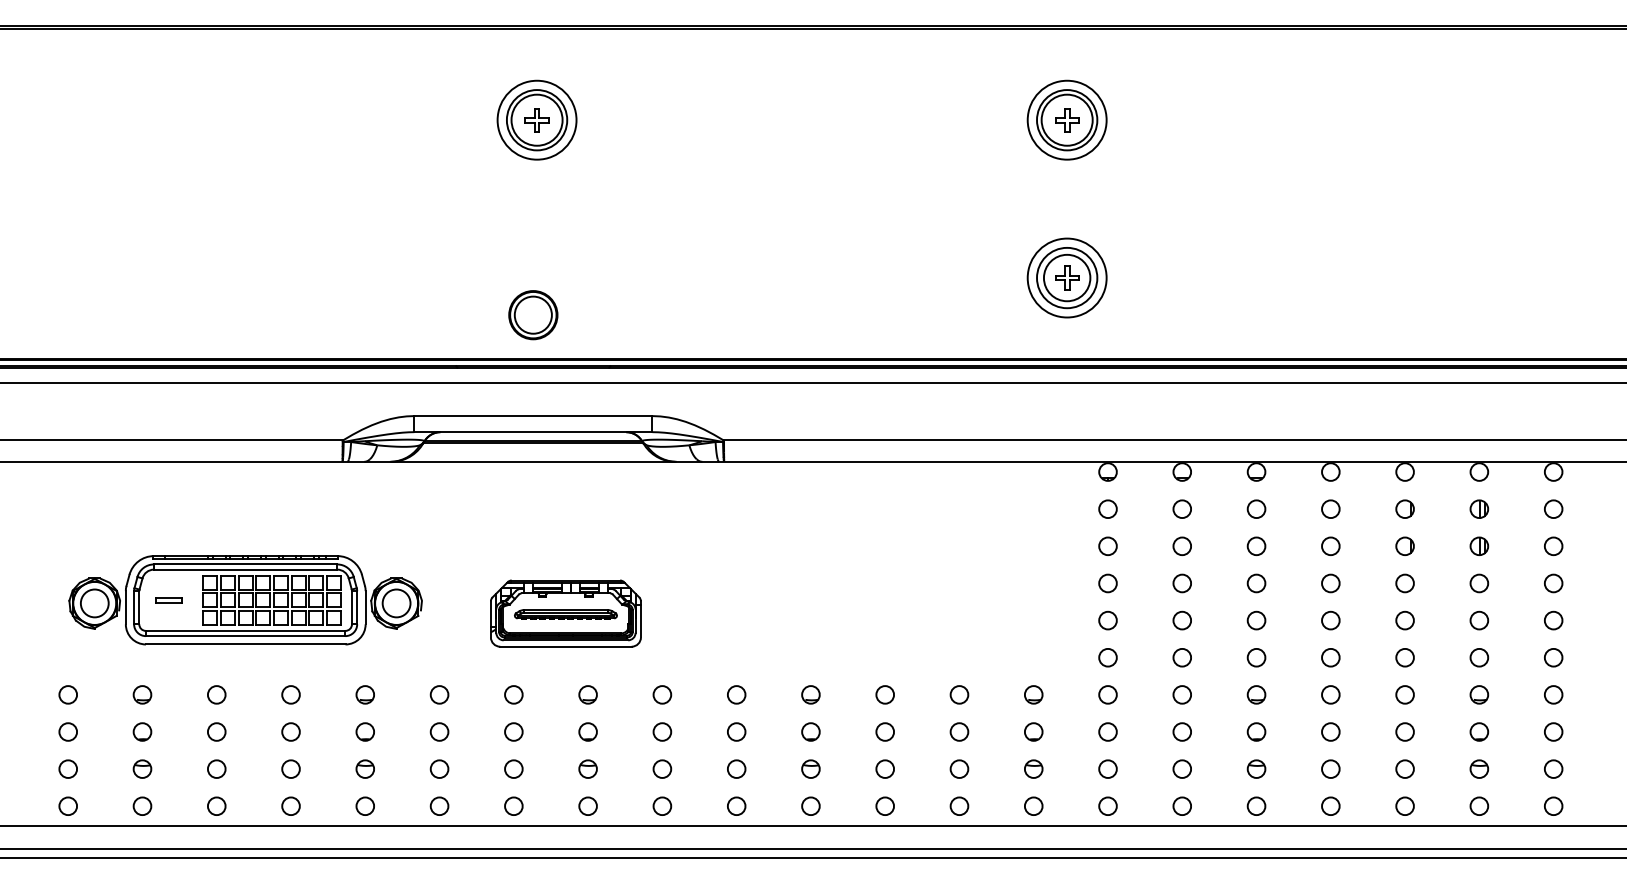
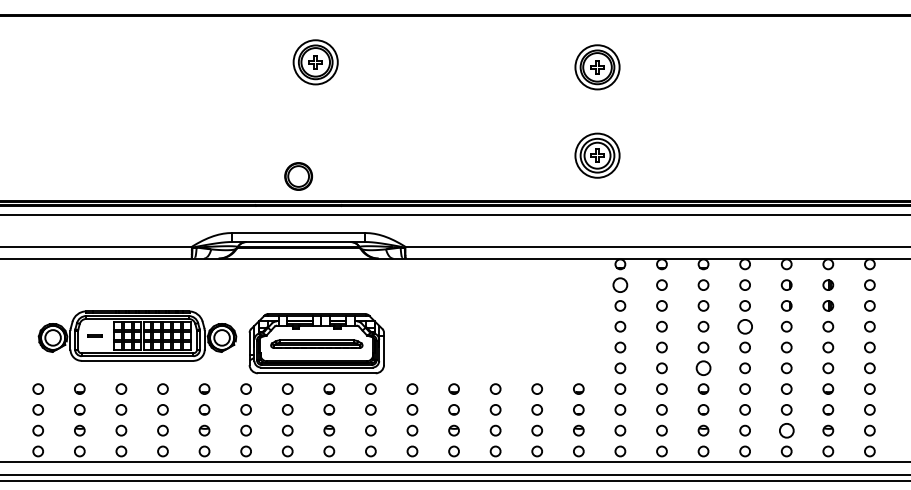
part: (536, 120) -> (315, 62), moved
circle: (1108, 508) -> (620, 284), size x1.4
circle: (1329, 583) -> (744, 326), size x1.4
part: (565, 613) -> (316, 343), size x1.6
circle: (1256, 658) -> (703, 368), size x1.4
circle: (1404, 768) -> (786, 430), size x1.4

